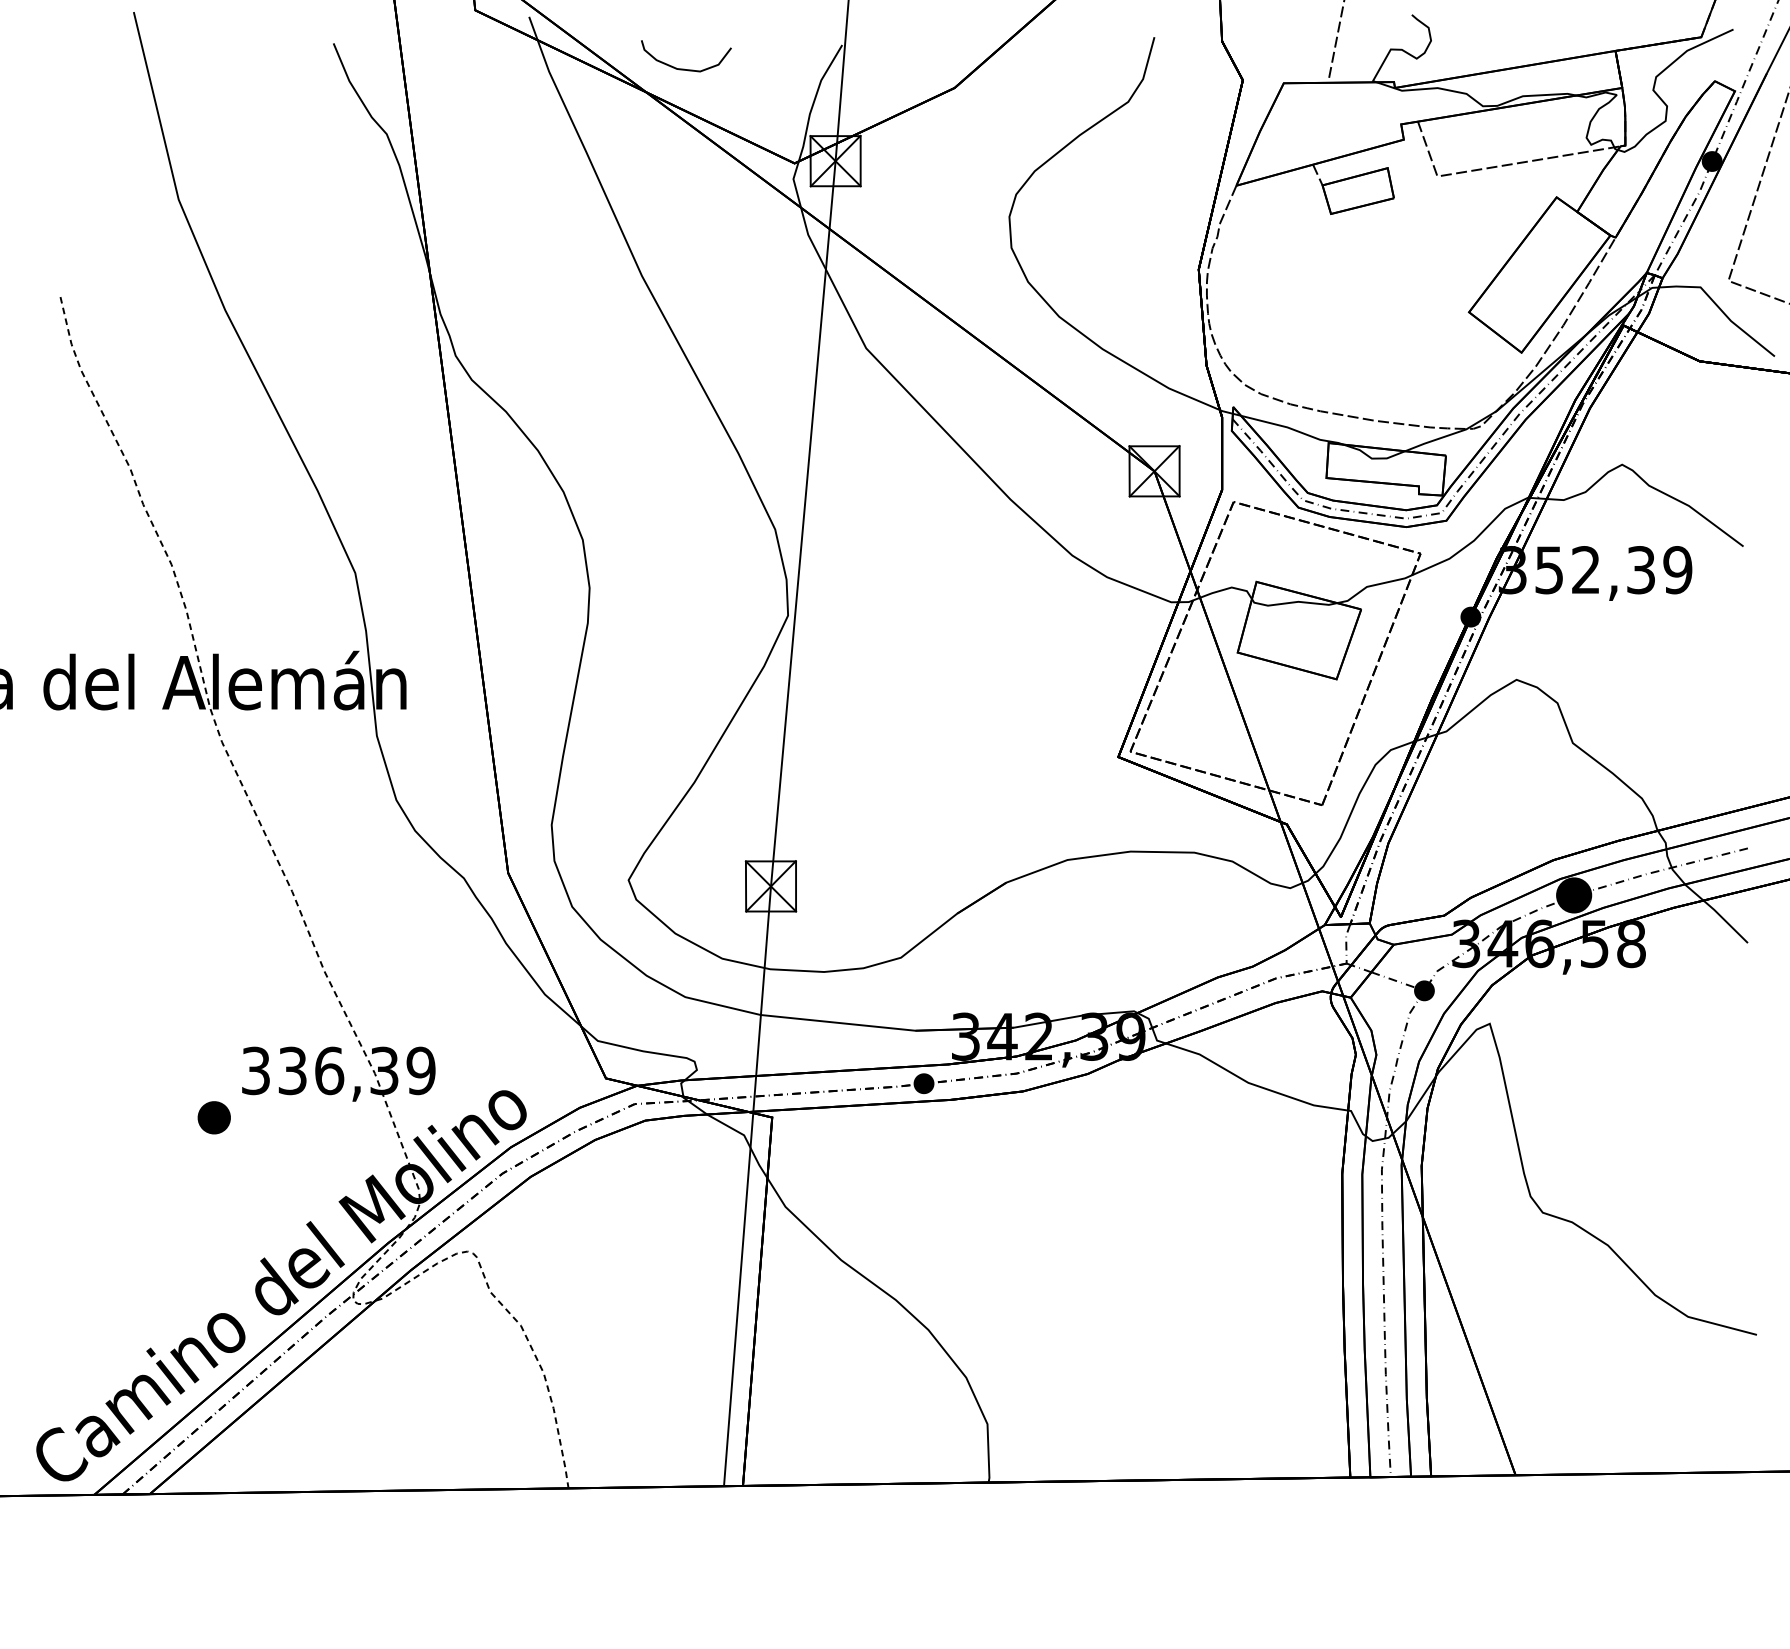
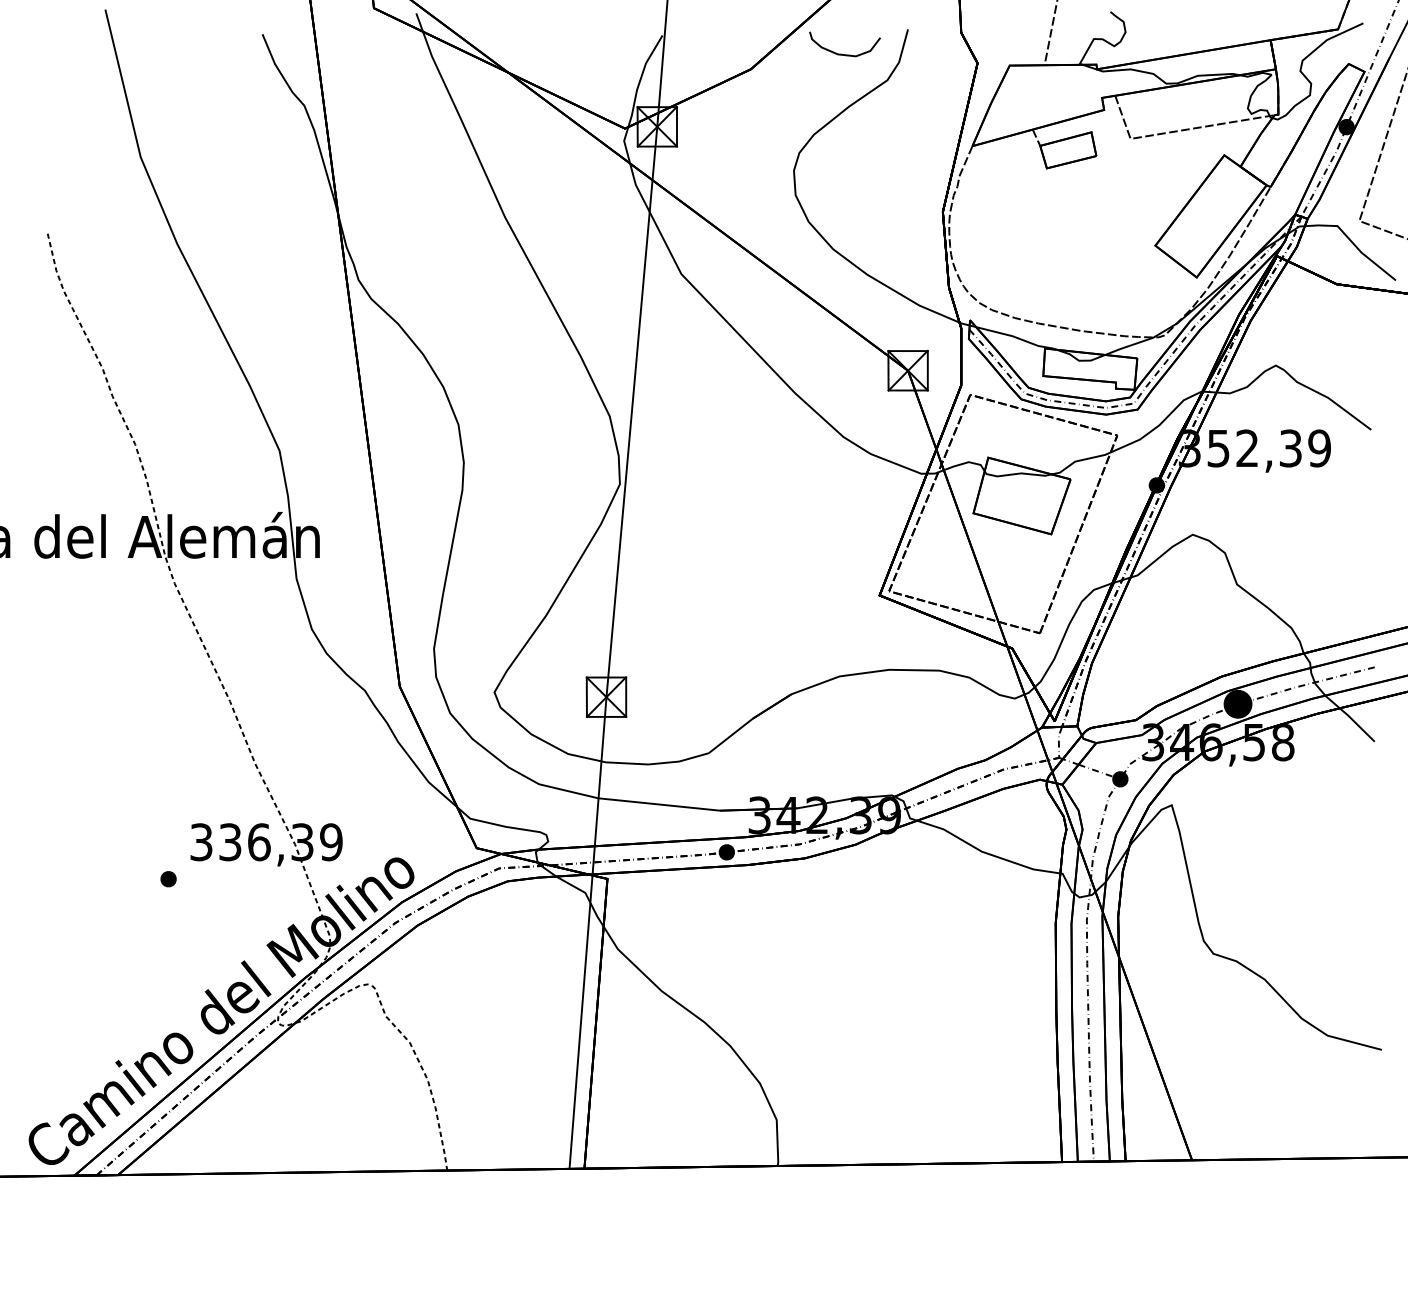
curve: (684, 68) -> (843, 53), moved
part: (213, 1117) -> (168, 878), size x0.62

